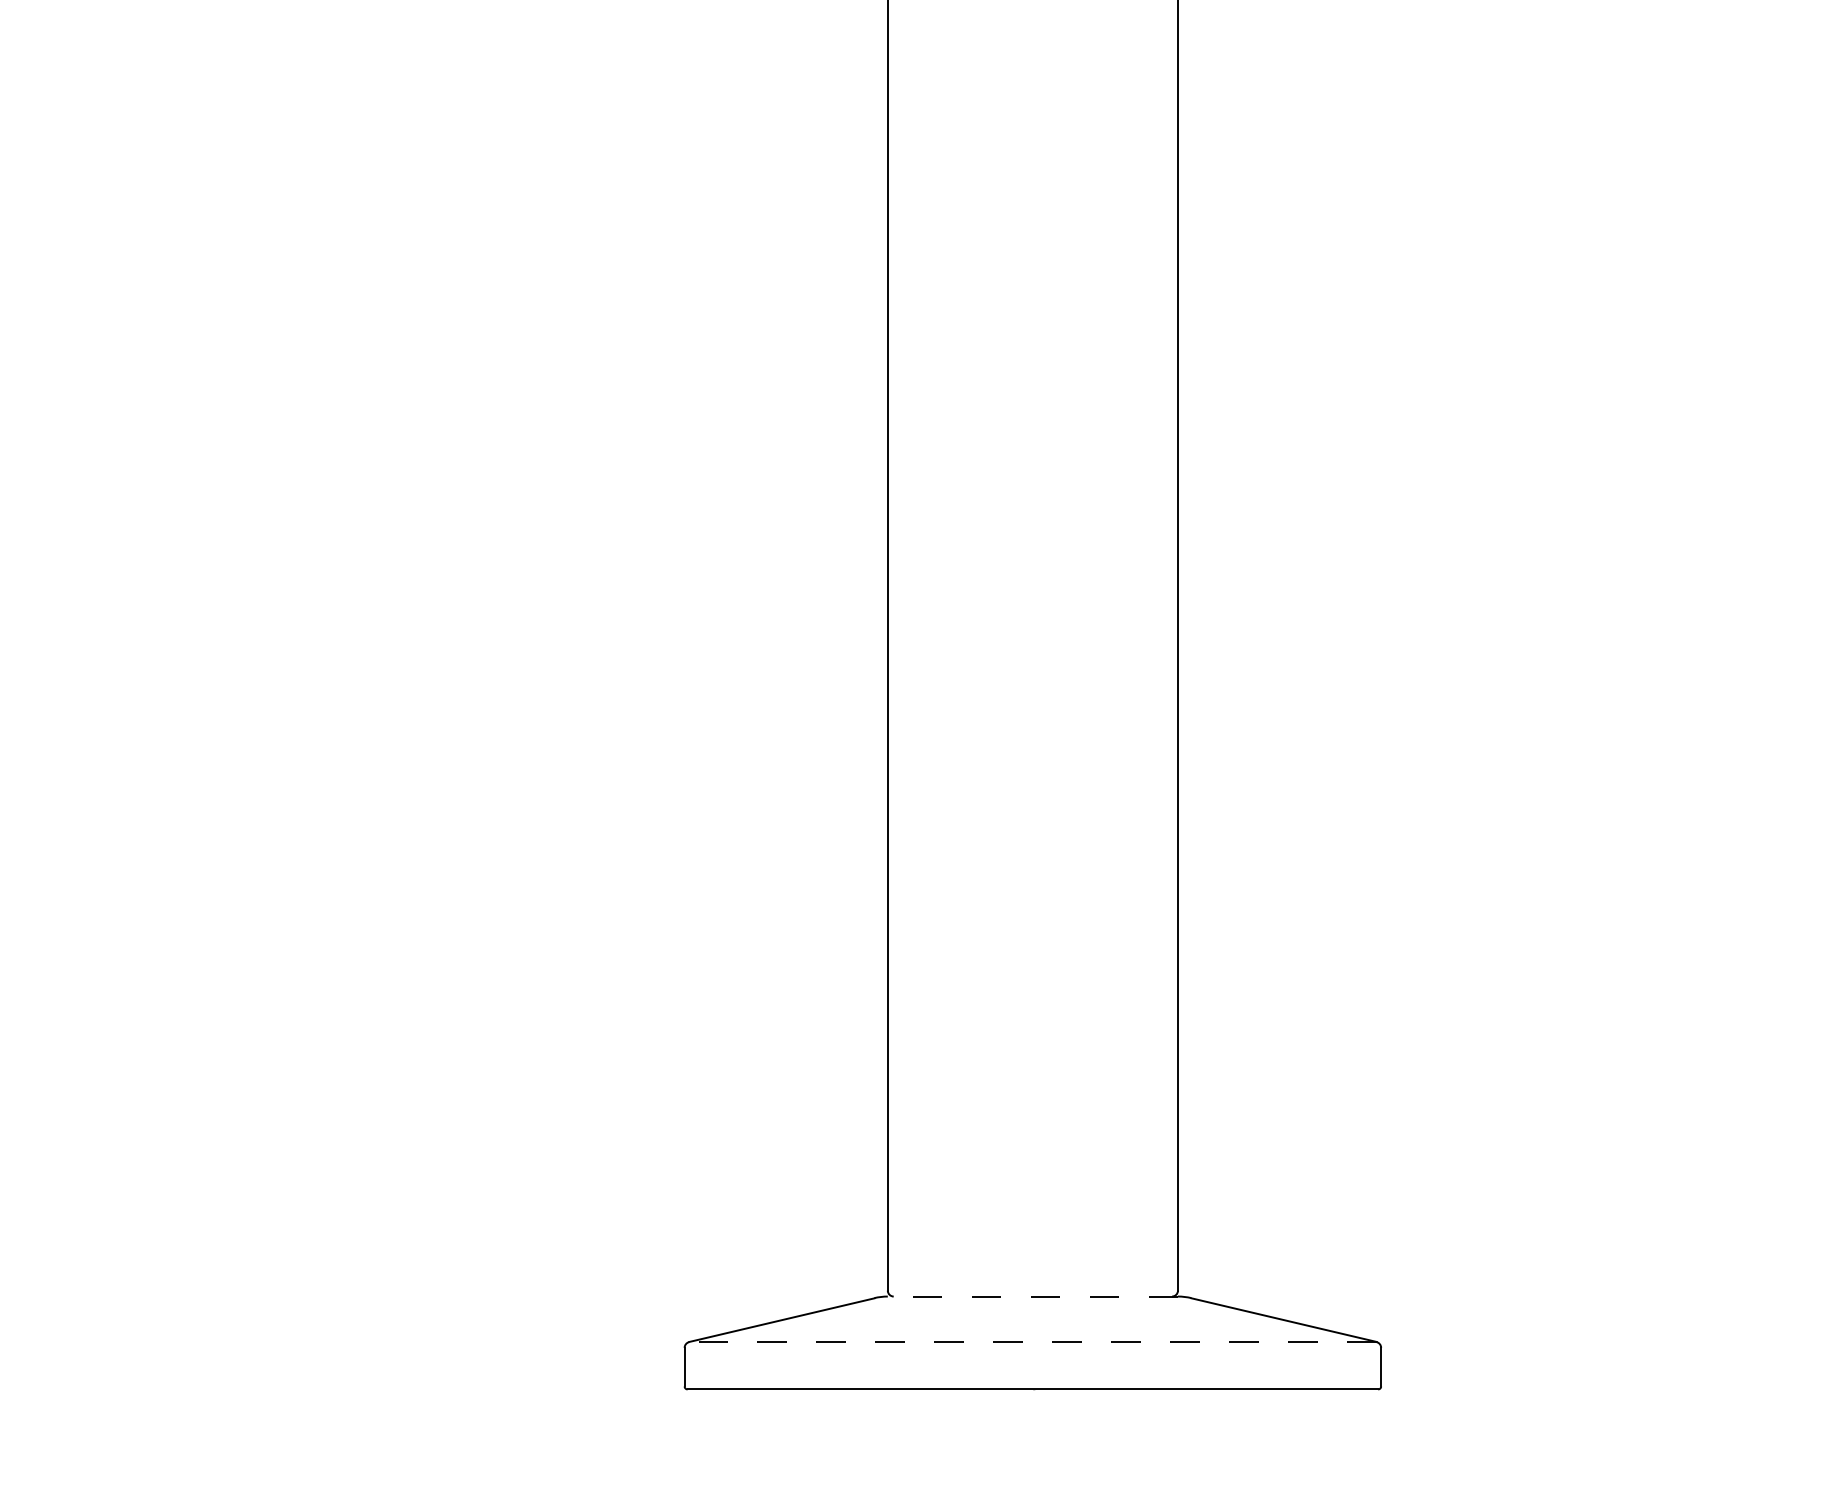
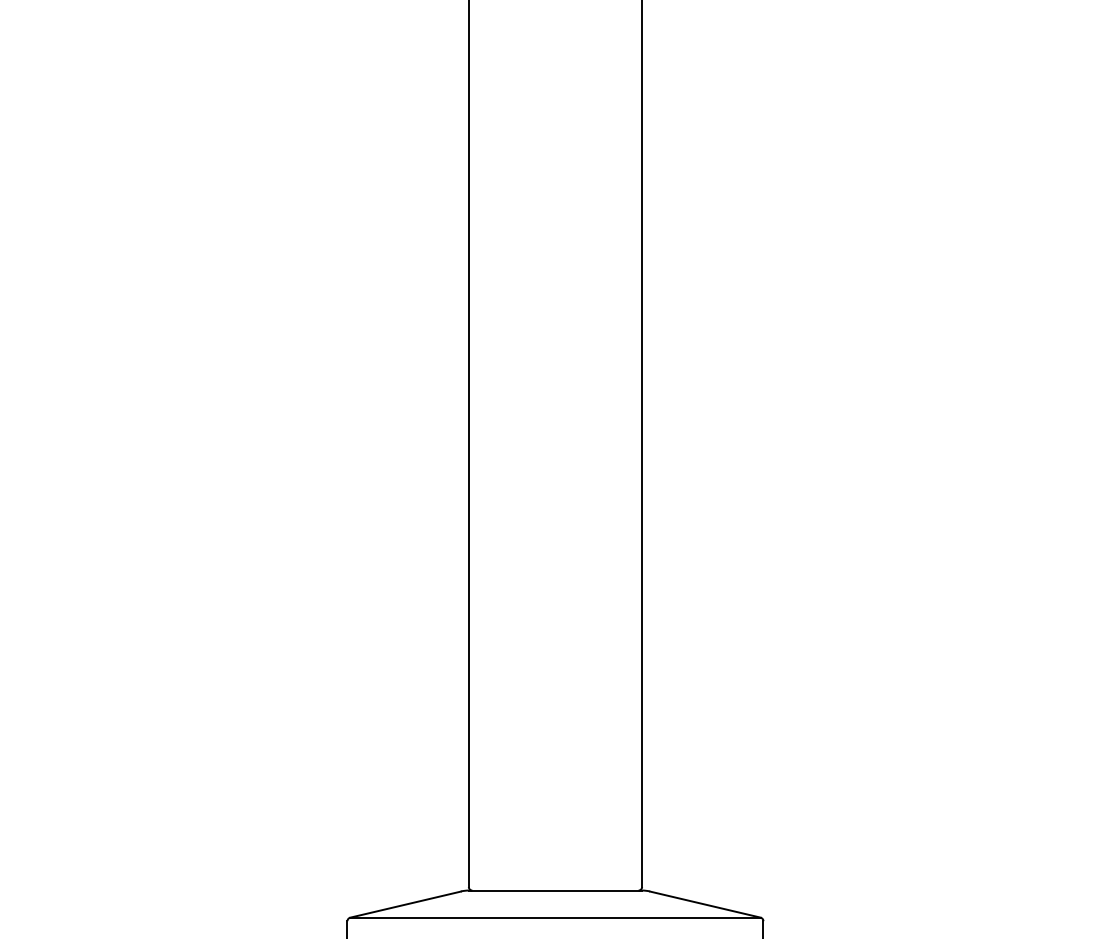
line: (1032, 1296) -> (555, 890), dashed -> solid
line: (1032, 1341) -> (555, 917), dashed -> solid

